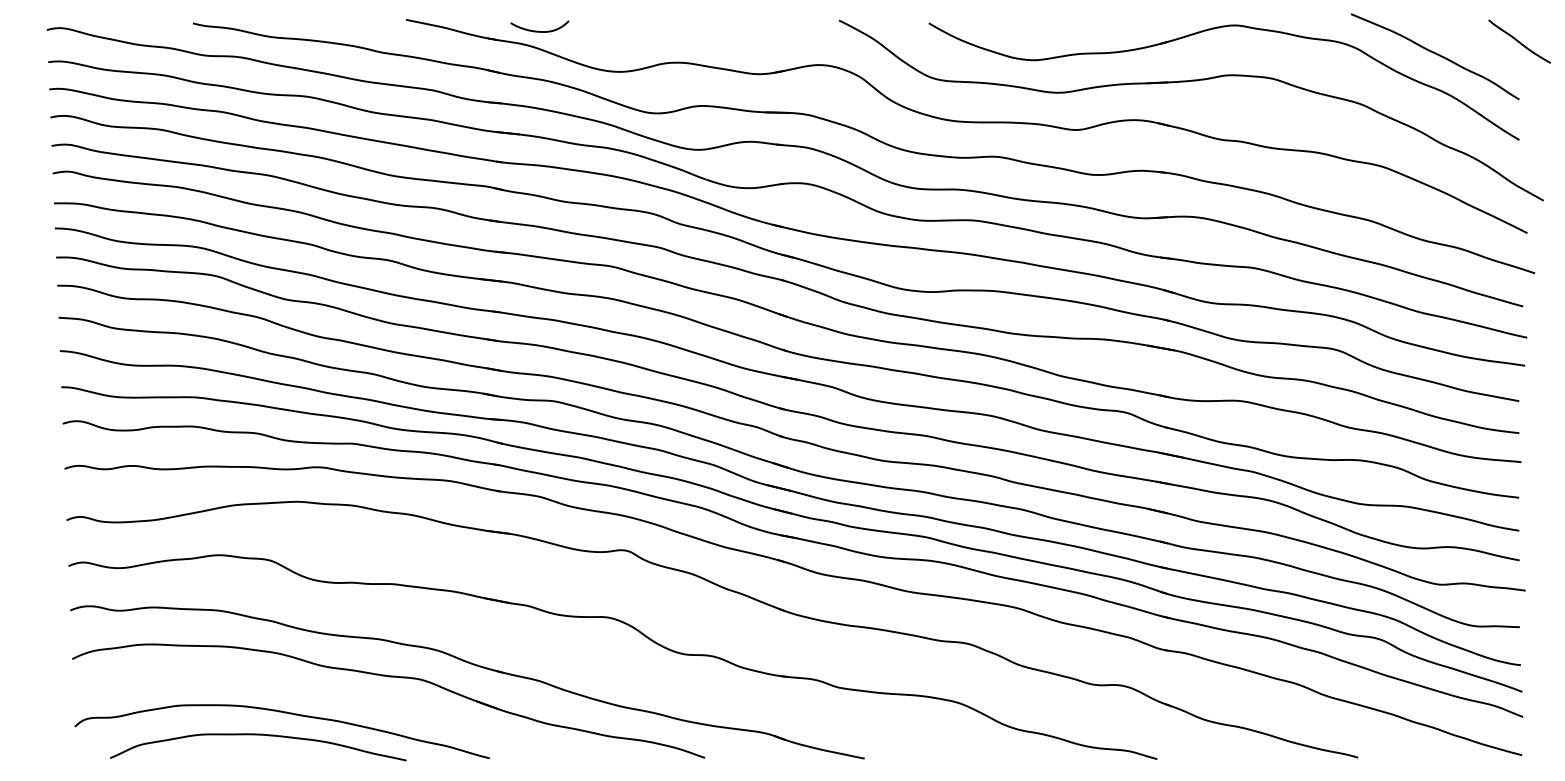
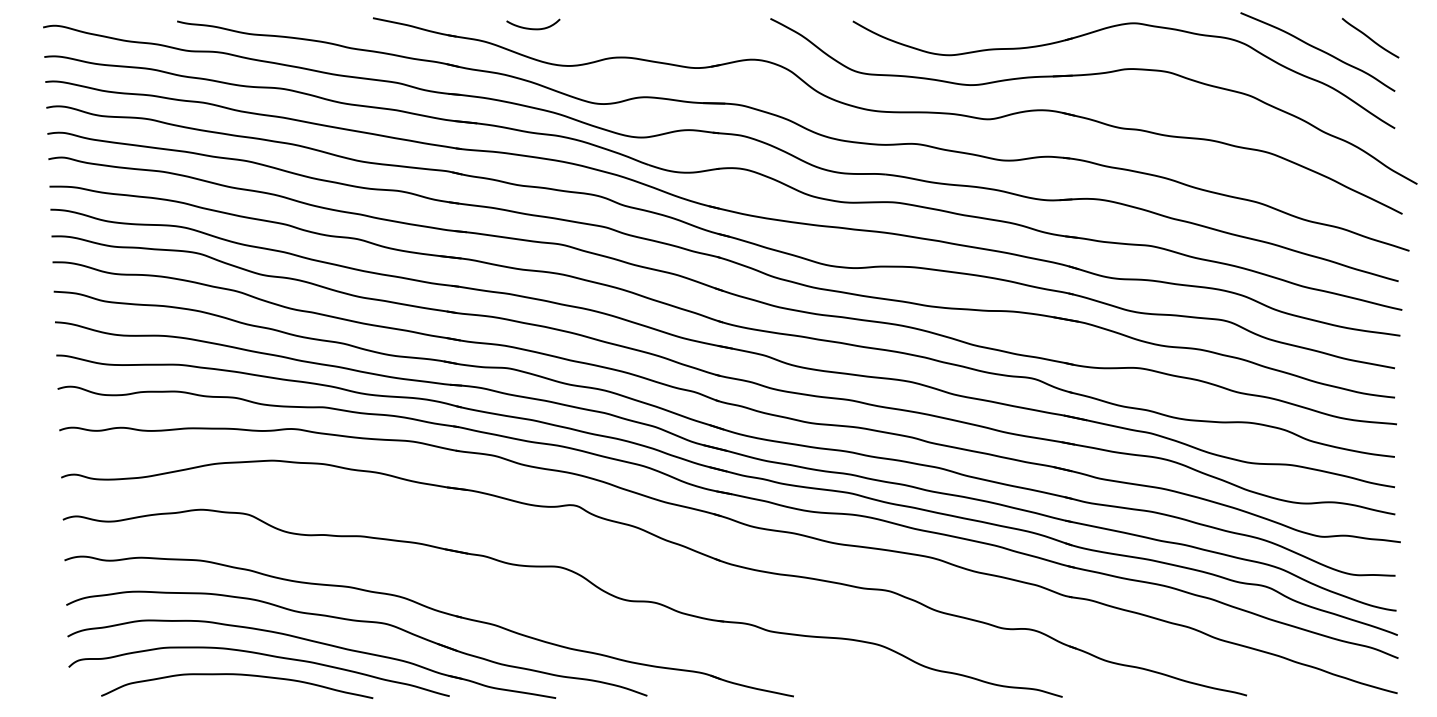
curve: (538, 30) -> (532, 27), moved
curve: (1519, 41) -> (1370, 38), moved
part: (344, 700) -> (316, 643), added

